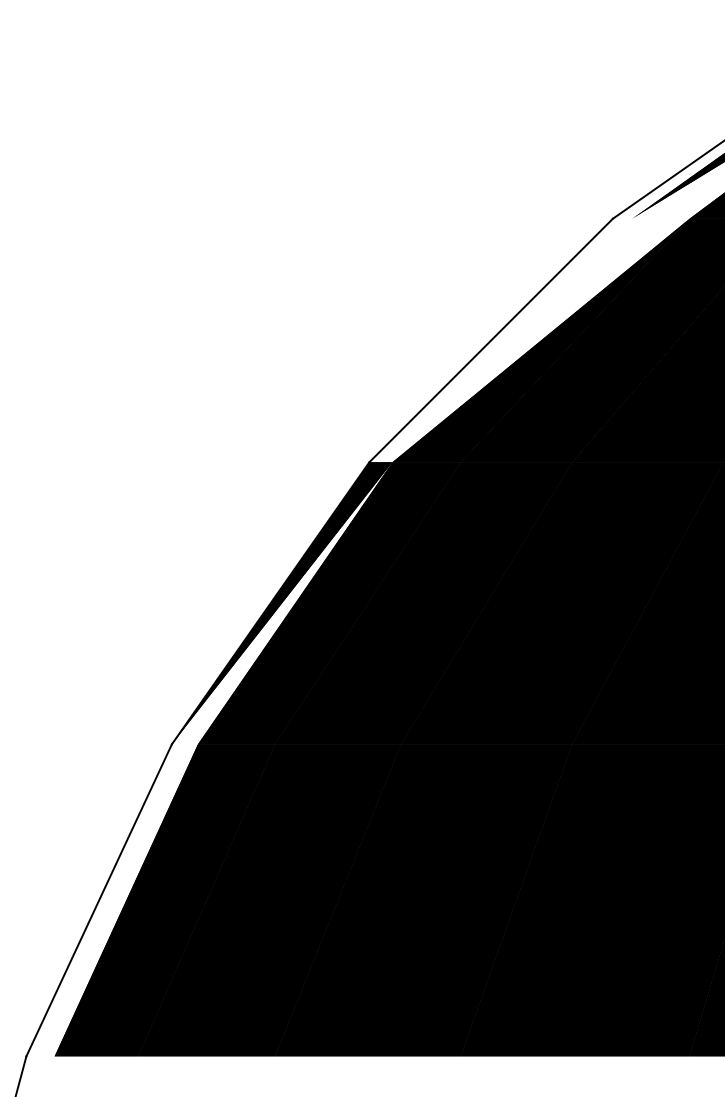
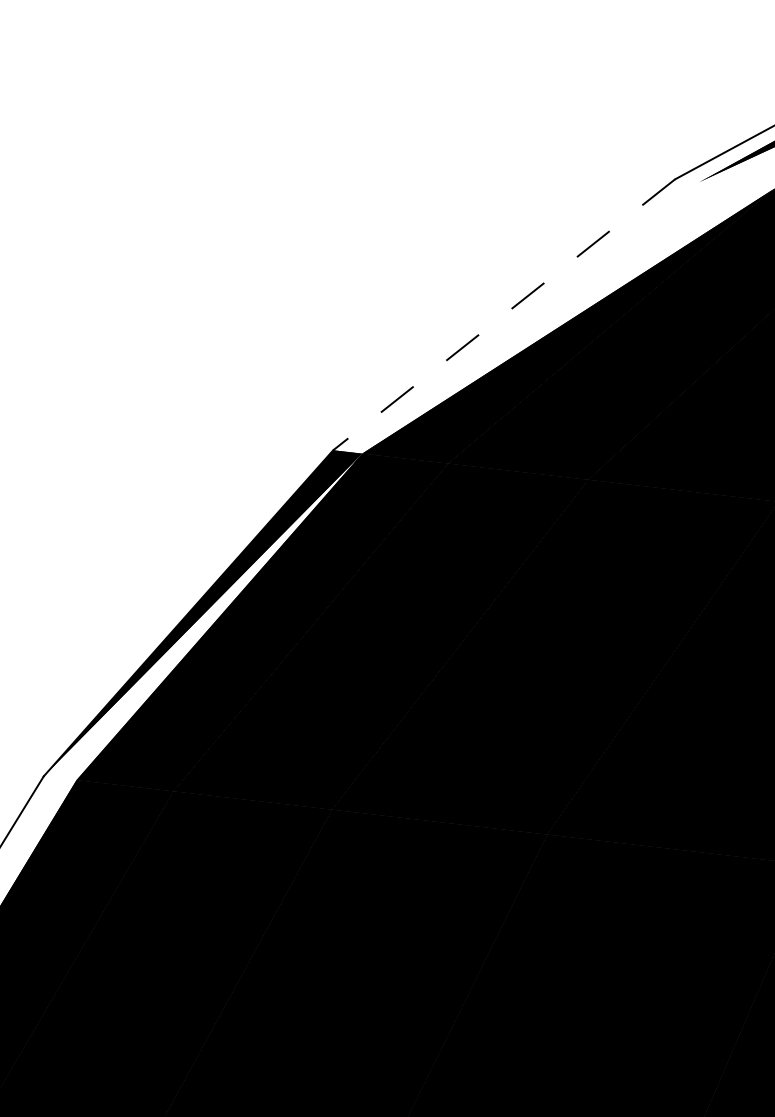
line: (490, 340) -> (503, 314), solid -> dashed

